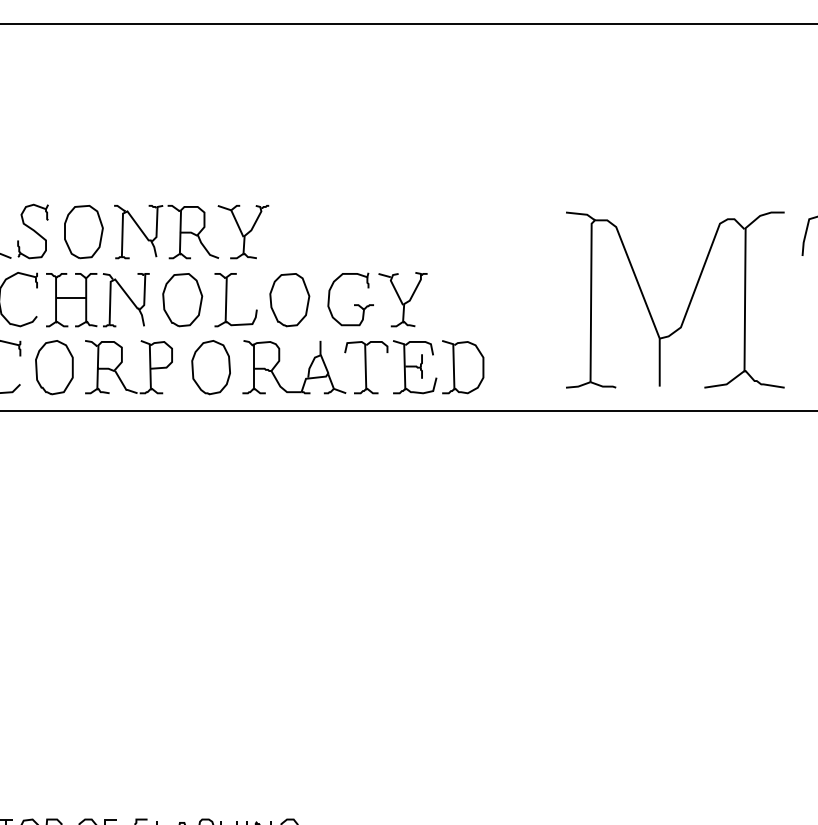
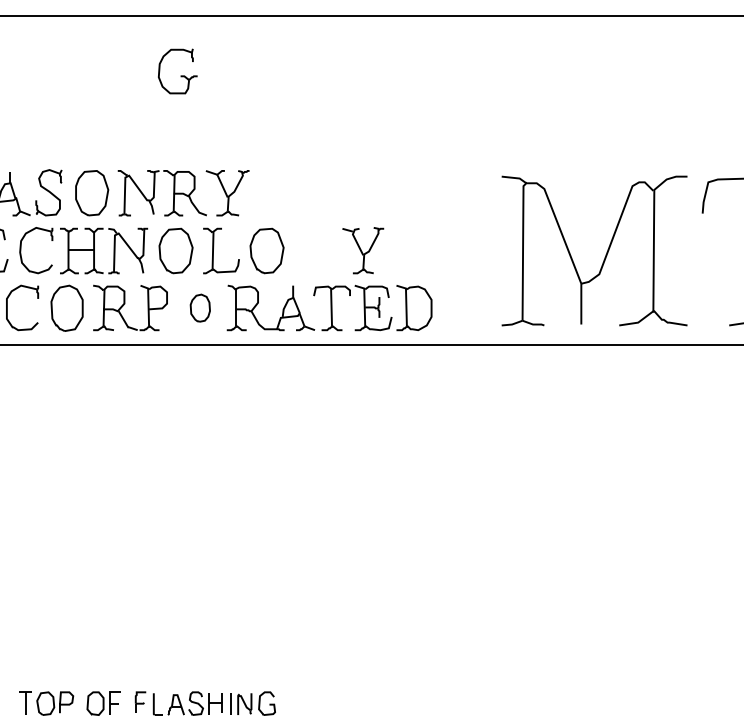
part: (350, 299) -> (177, 71), moved
part: (211, 366) -> (200, 307), size x0.6

